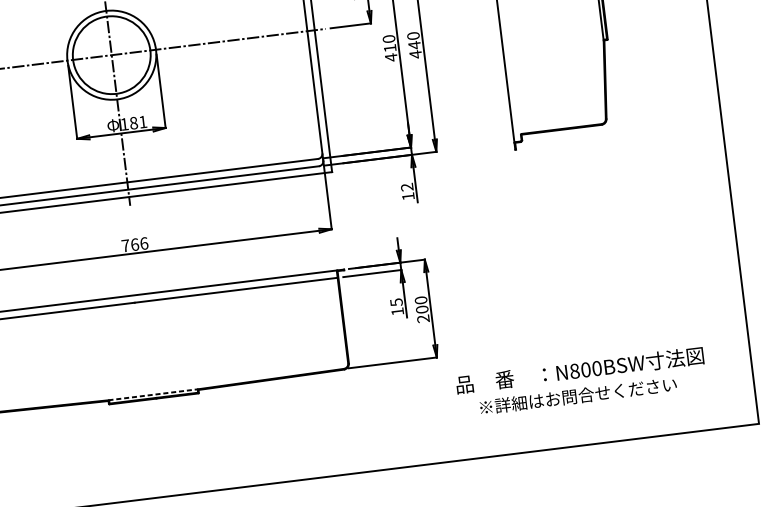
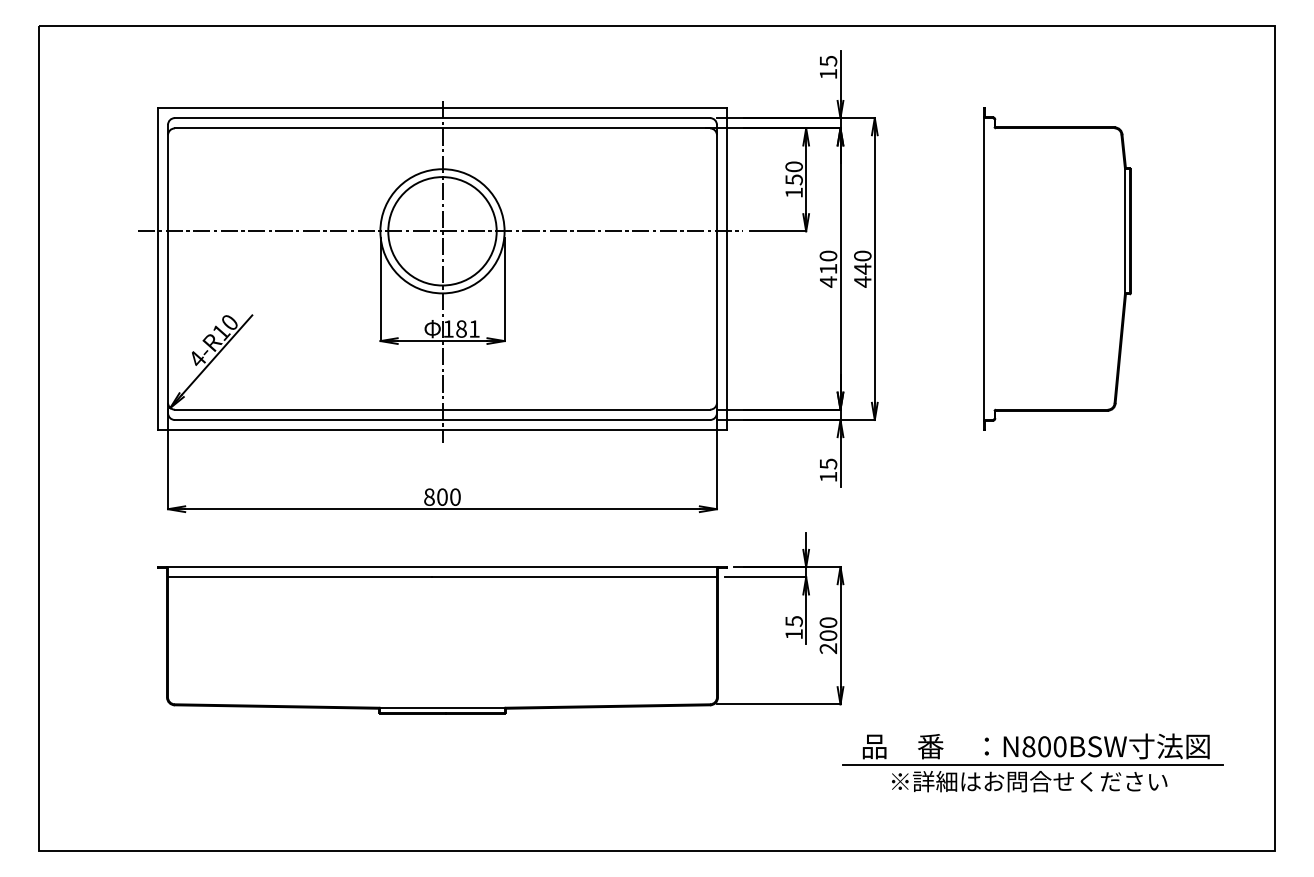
text: (407, 186) -> (828, 463), 12 -> 15
text: (134, 244) -> (442, 496), 766 -> 800
line: (579, 384) -> (1032, 765), added
line: (153, 394) -> (442, 707), dashed -> solid

